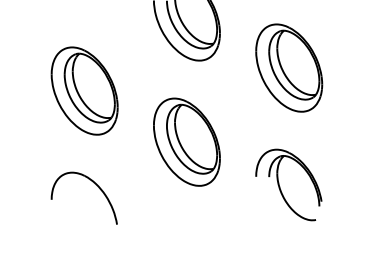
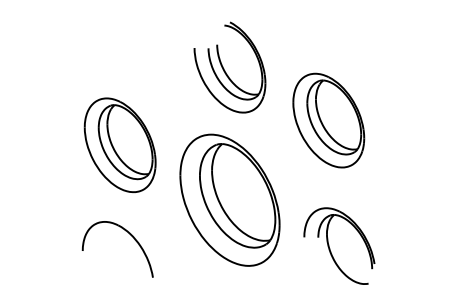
part: (288, 67) -> (328, 120), moved
part: (186, 141) -> (229, 199), size x1.4
part: (96, 185) -> (130, 235), moved

